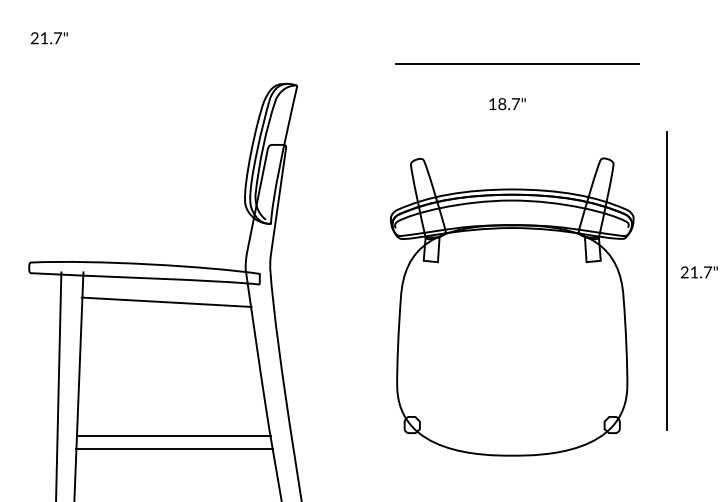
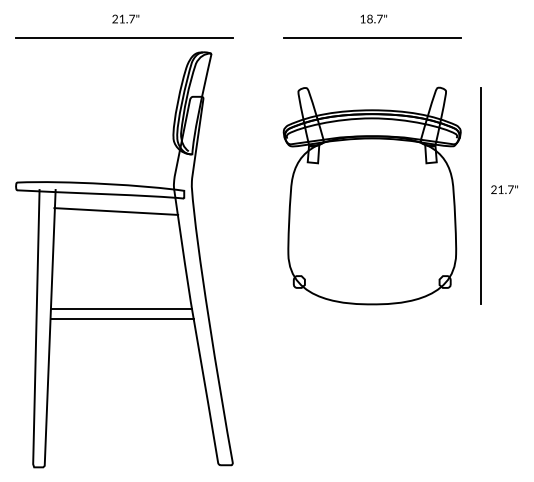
text: (48, 37) -> (125, 18), moved
line: (177, 63) -> (124, 37), added
text: (507, 103) -> (373, 18), moved
part: (511, 306) -> (371, 195), moved

